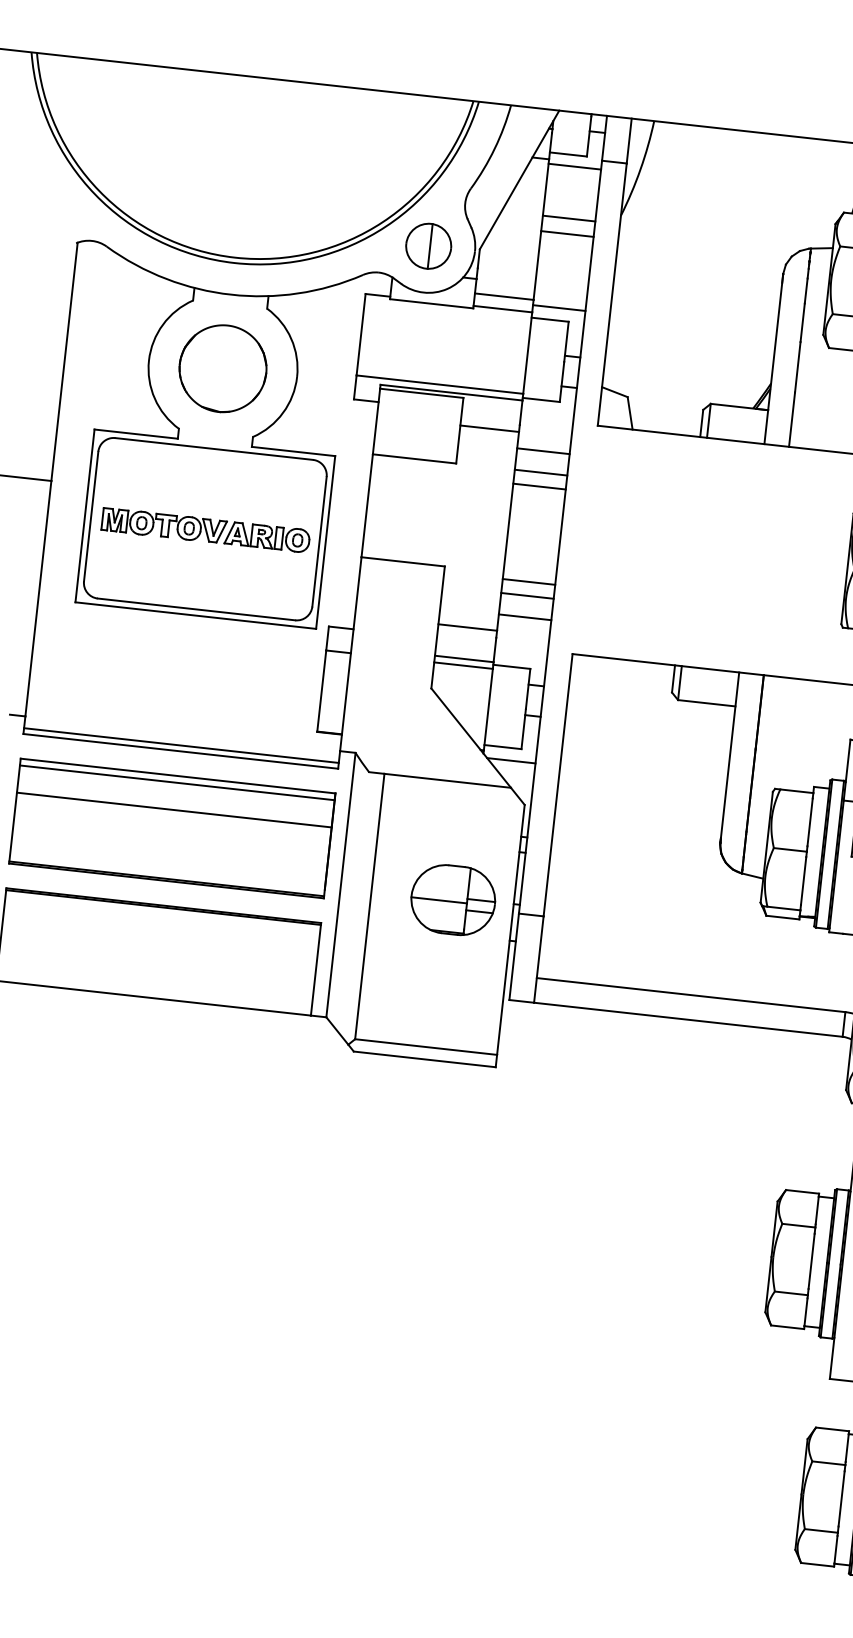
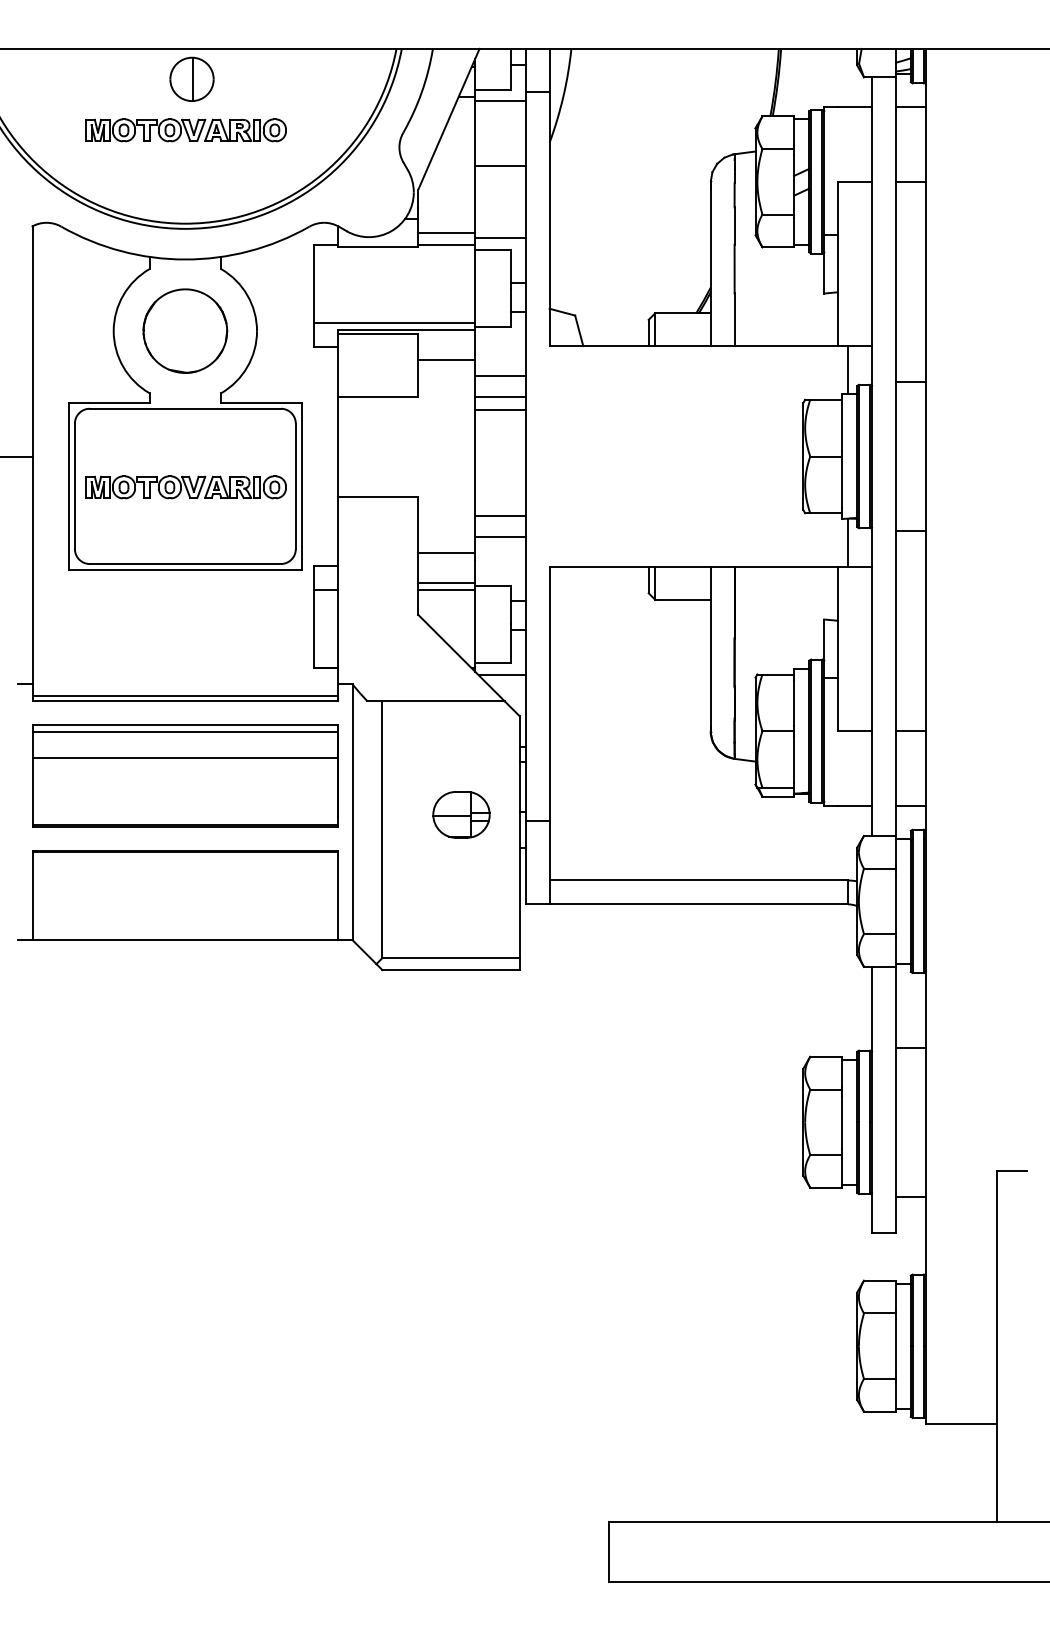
part: (246, 161) -> (185, 130), added
line: (568, 218) -> (499, 151), removed
part: (428, 245) -> (191, 78), moved
line: (528, 581) -> (499, 502), removed
part: (453, 899) -> (461, 814), size x0.7

